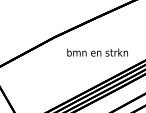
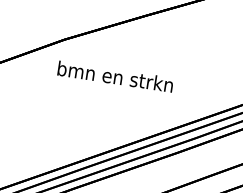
text: (97, 52) -> (115, 76), moved

